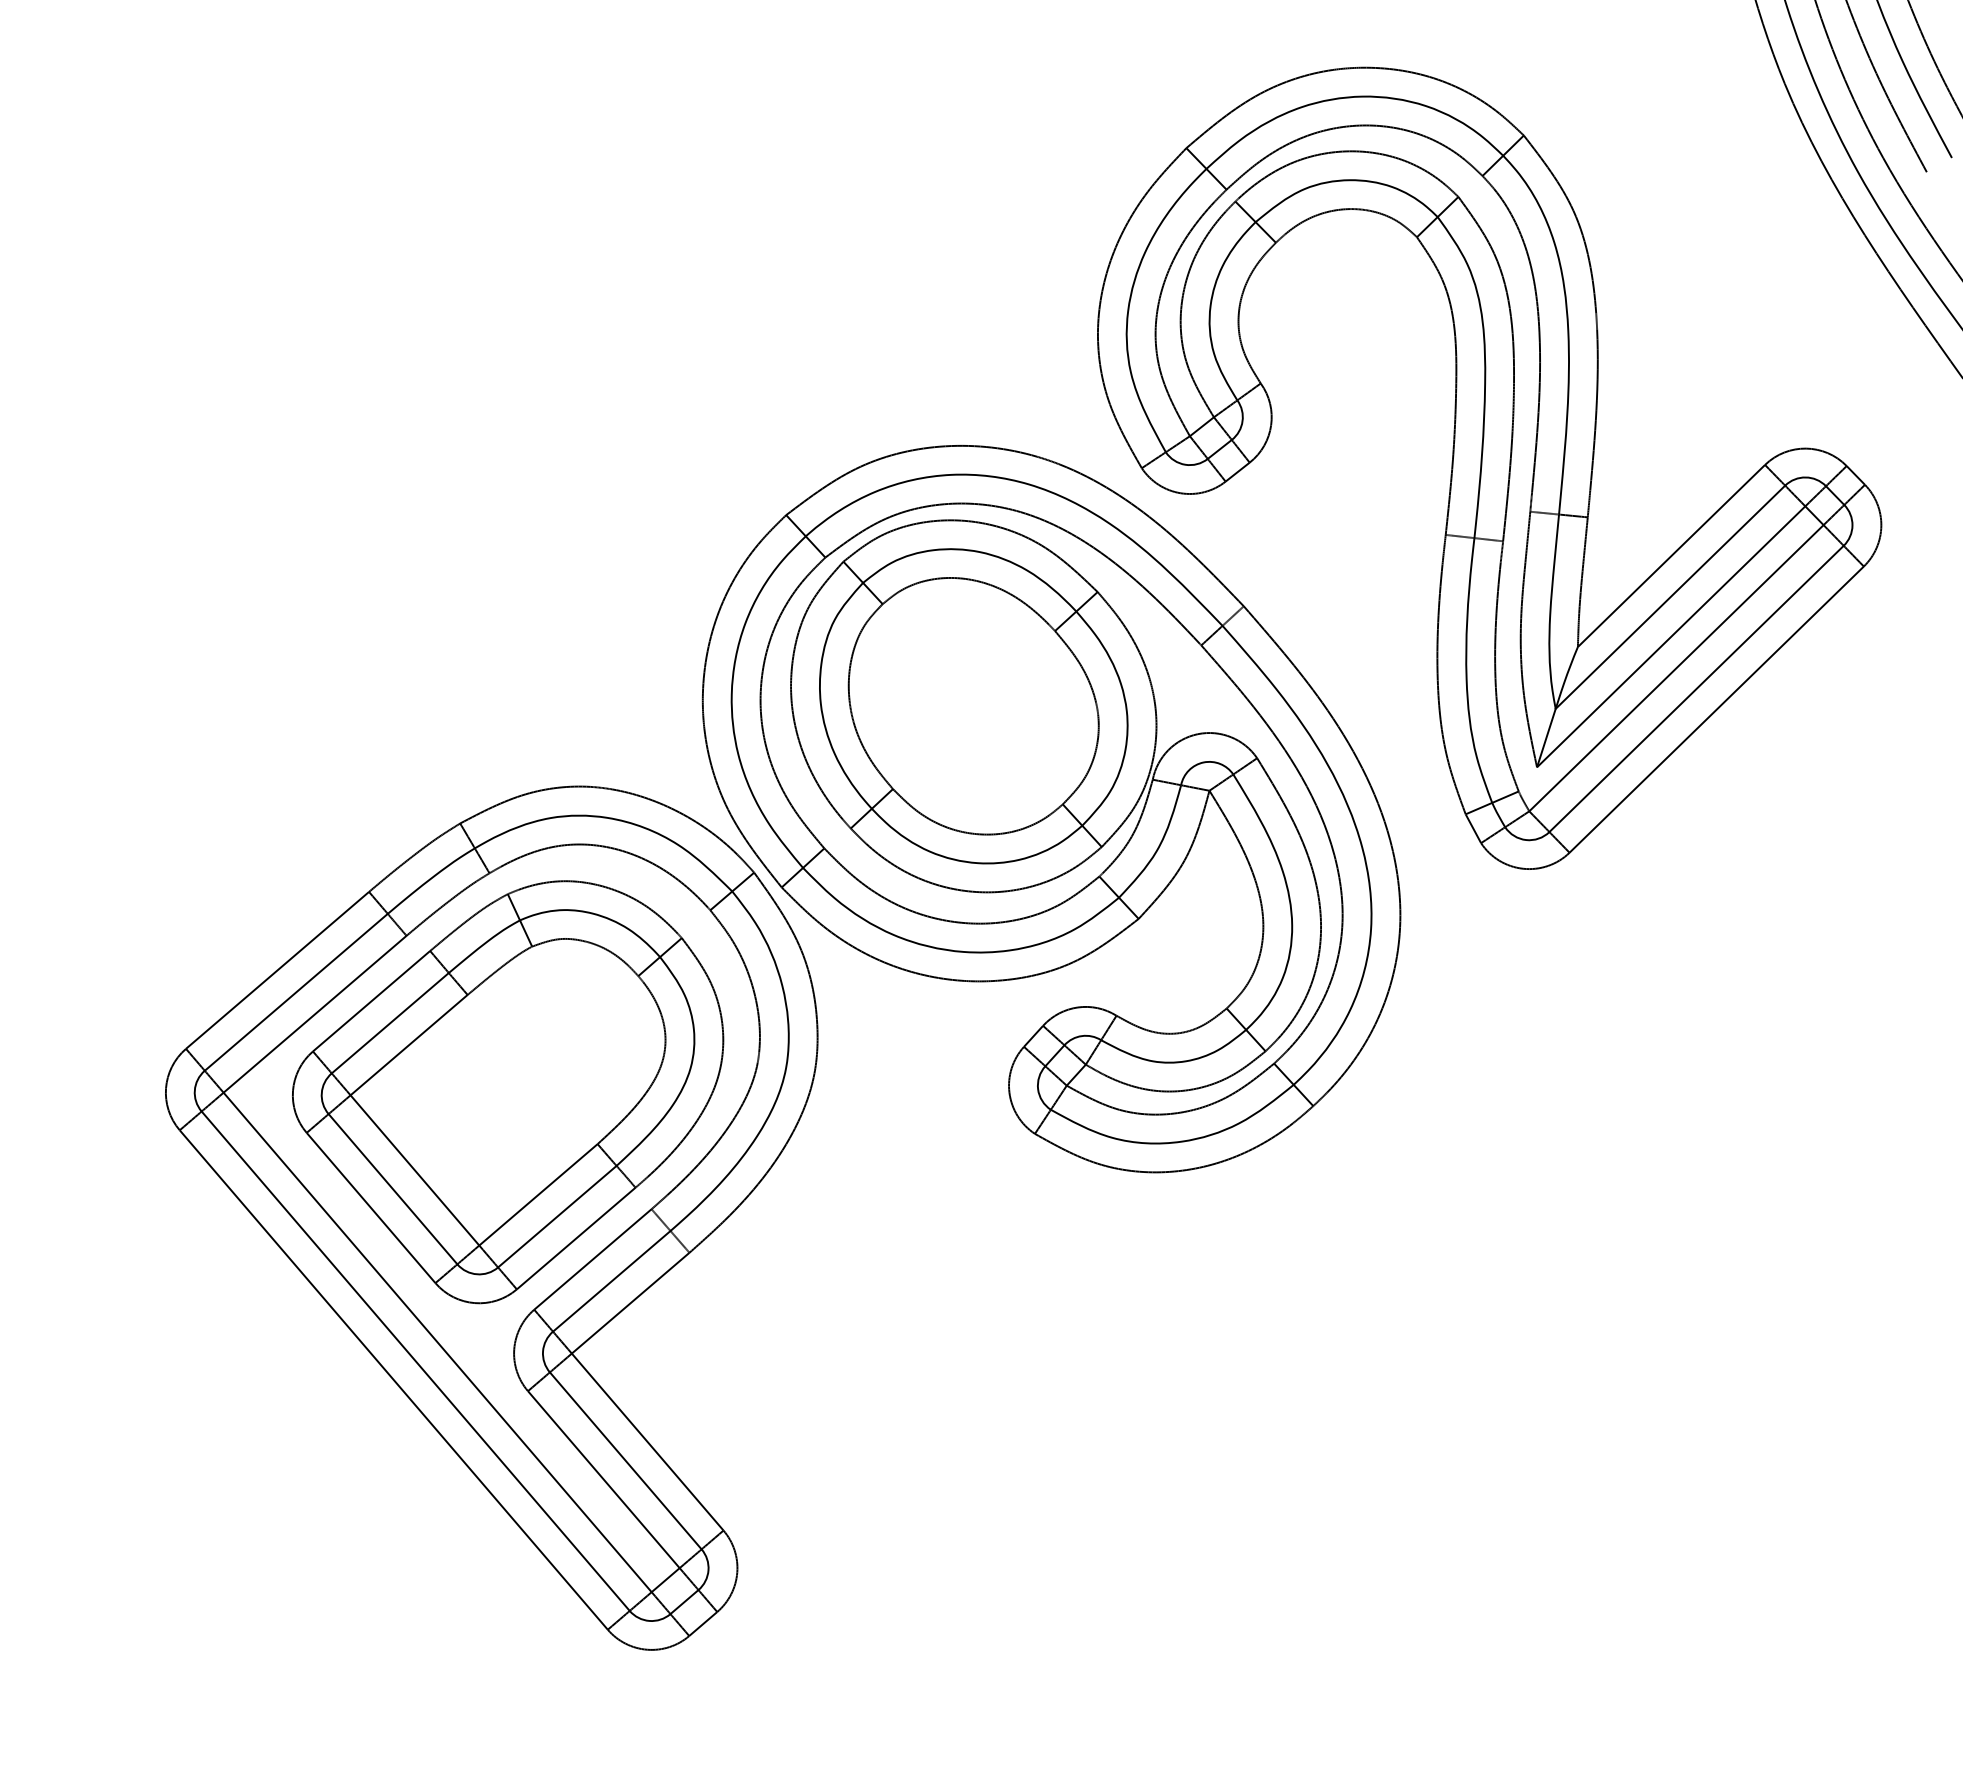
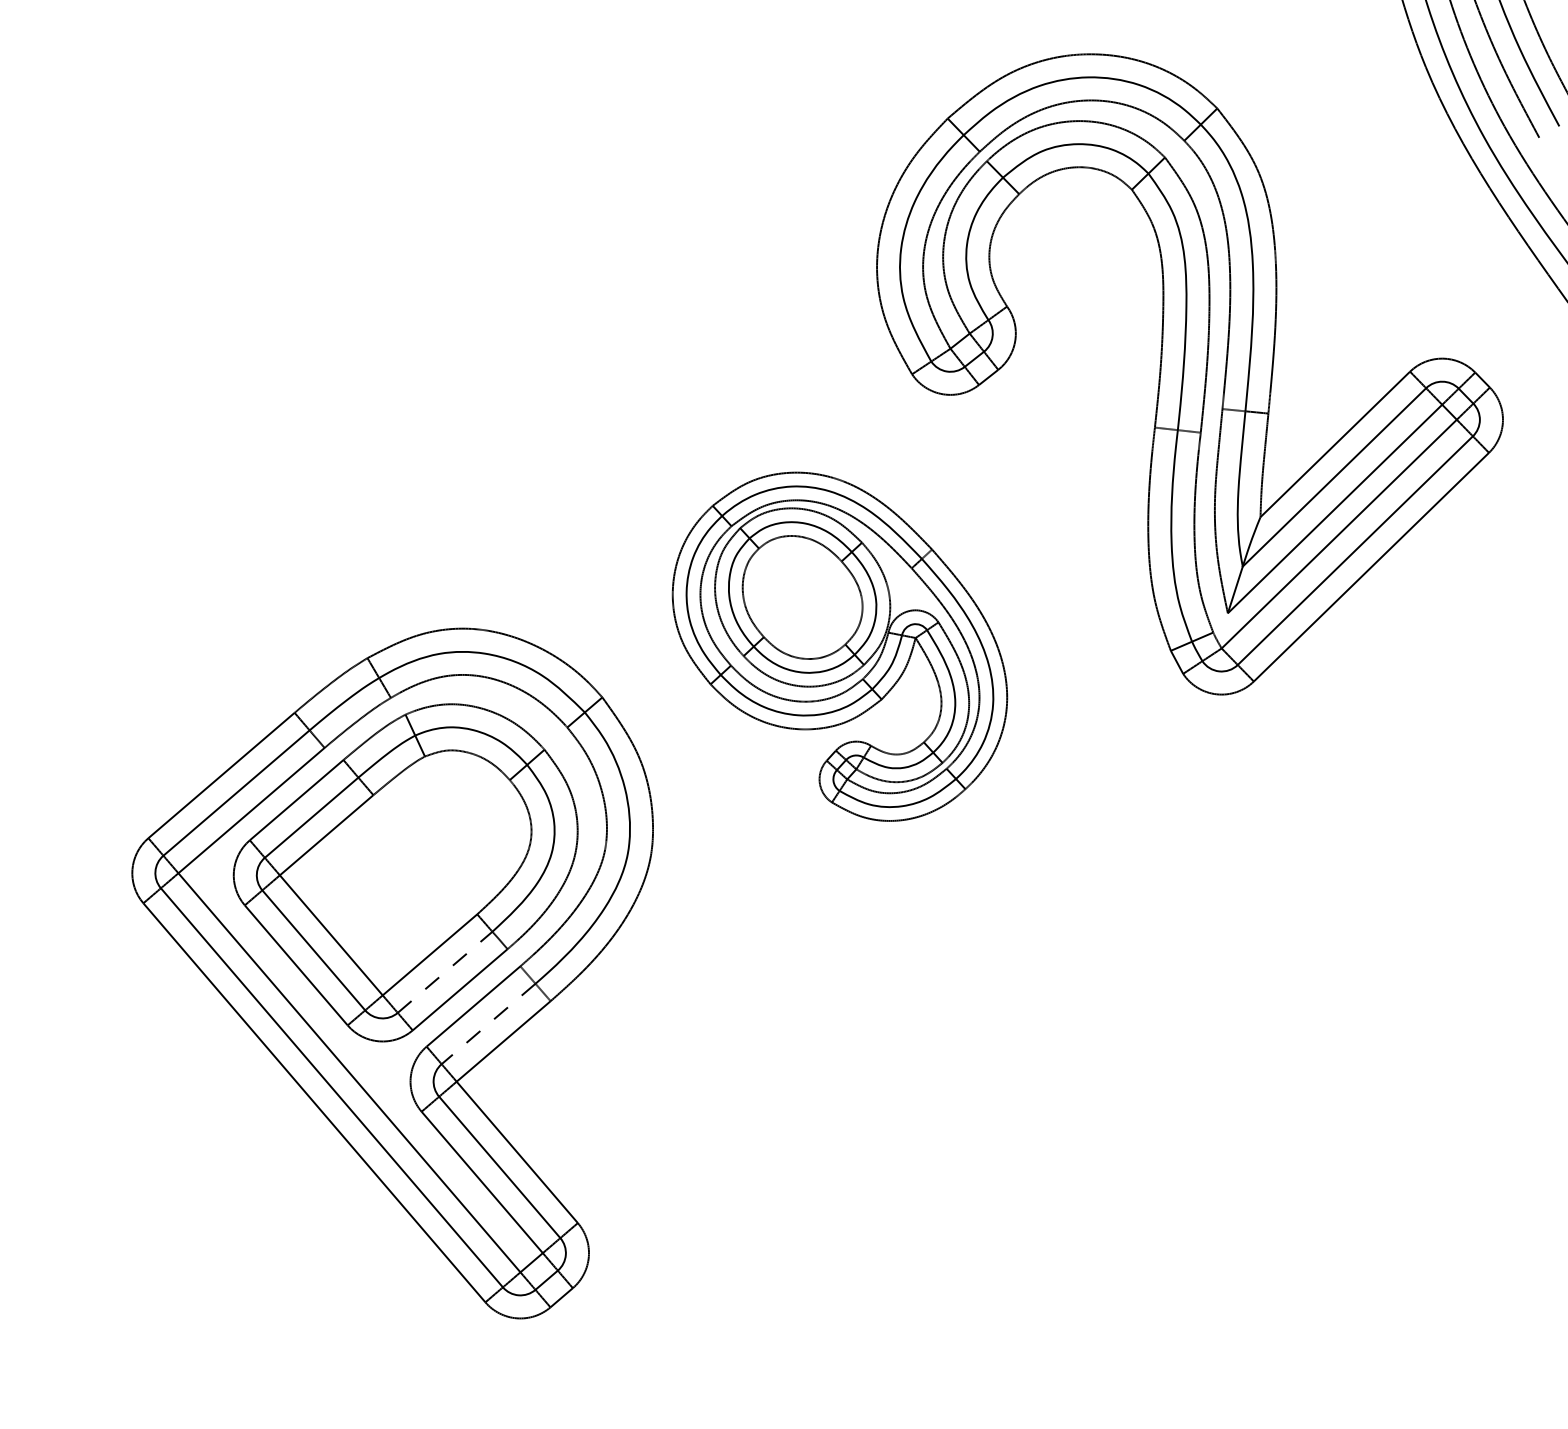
part: (1051, 809) -> (839, 646), size x0.6
line: (557, 1216) -> (445, 972), solid -> dashed
line: (611, 1281) -> (488, 1024), solid -> dashed

